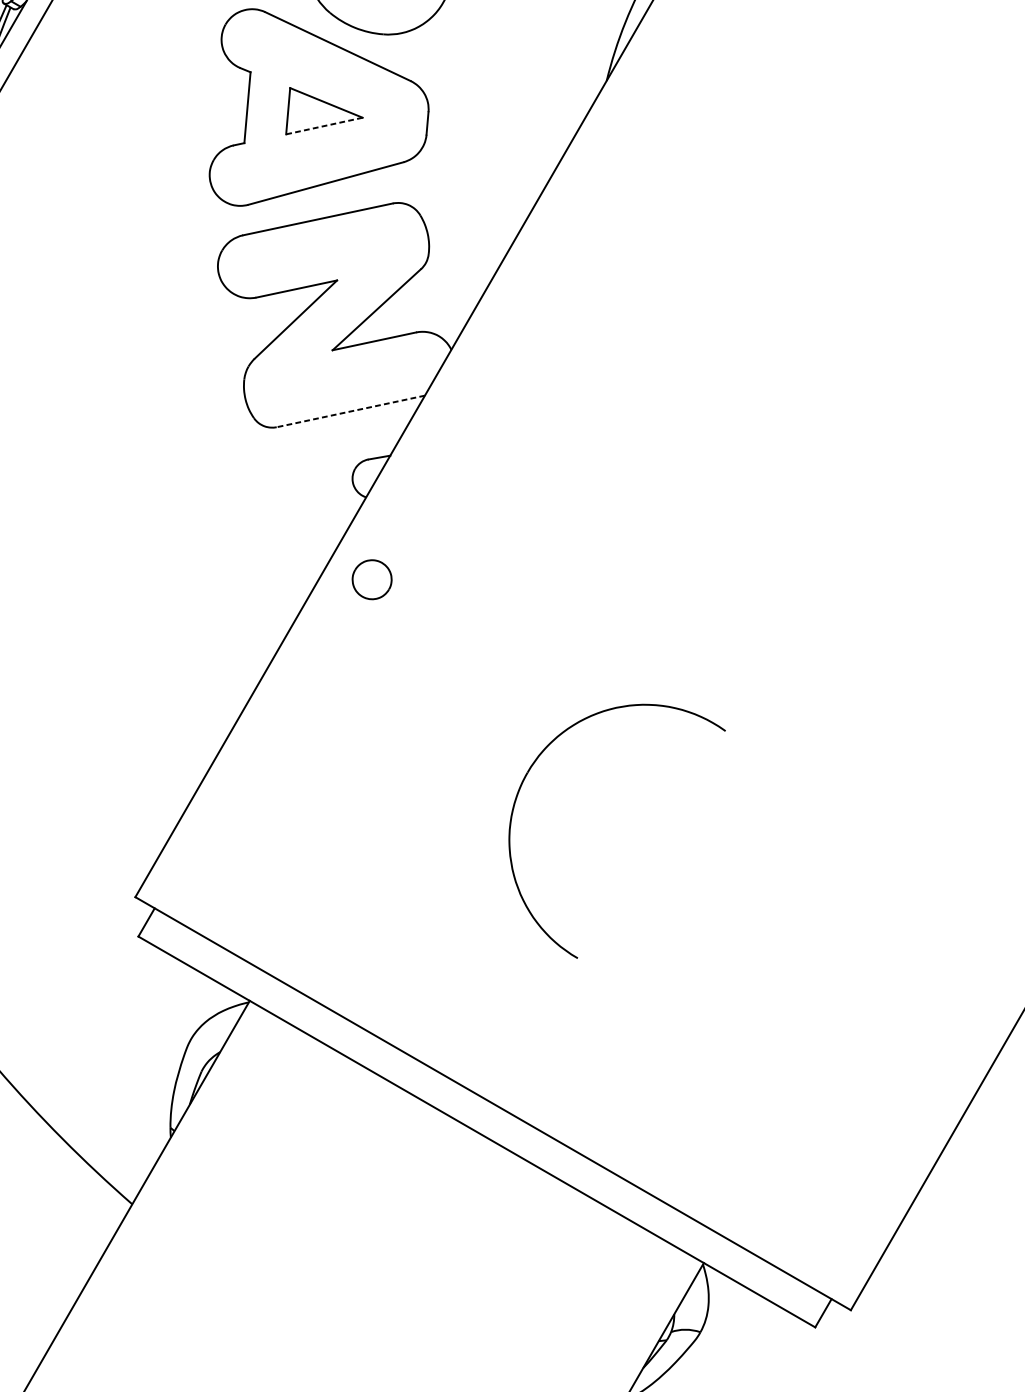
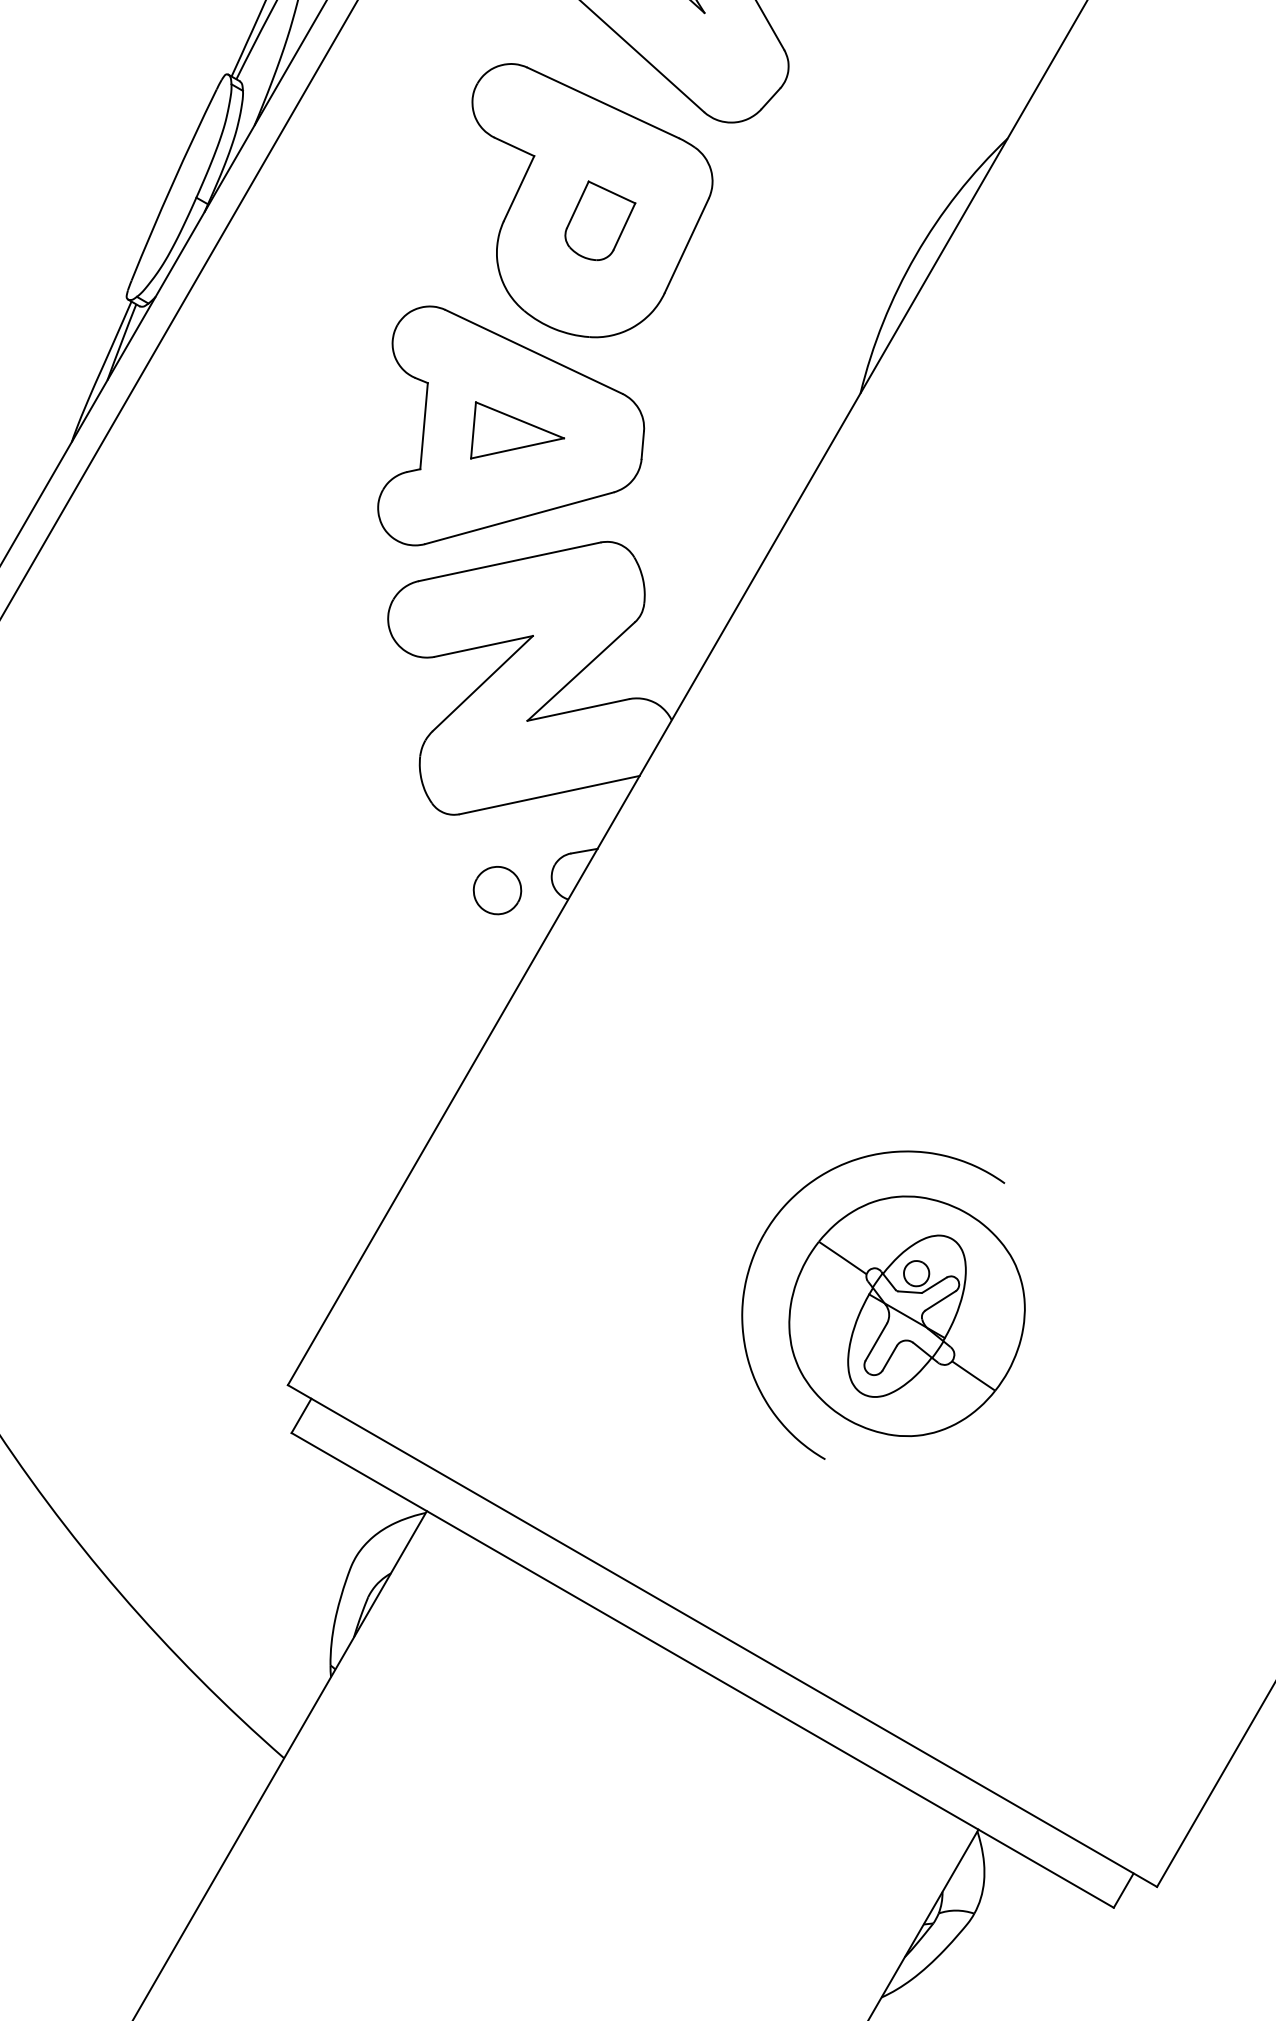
line: (324, 126) -> (517, 448), dashed -> solid
line: (350, 411) -> (549, 795), dashed -> solid
part: (372, 579) -> (497, 890), moved
part: (644, 840) -> (906, 1316), added

